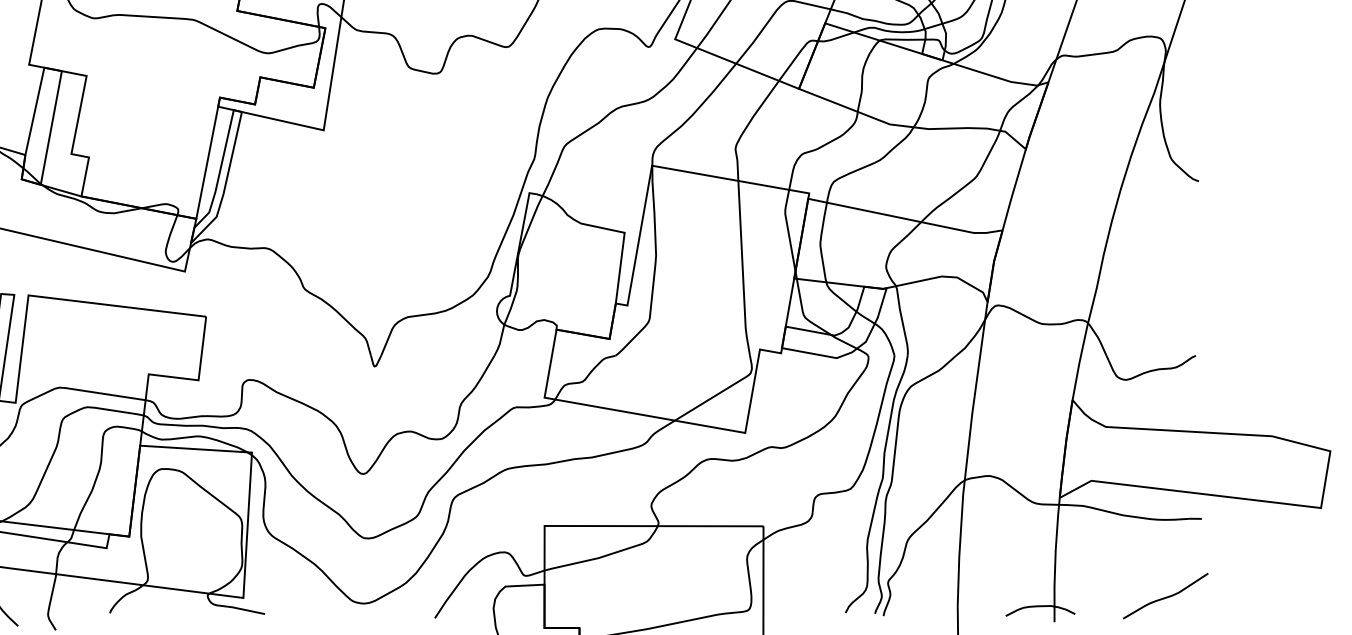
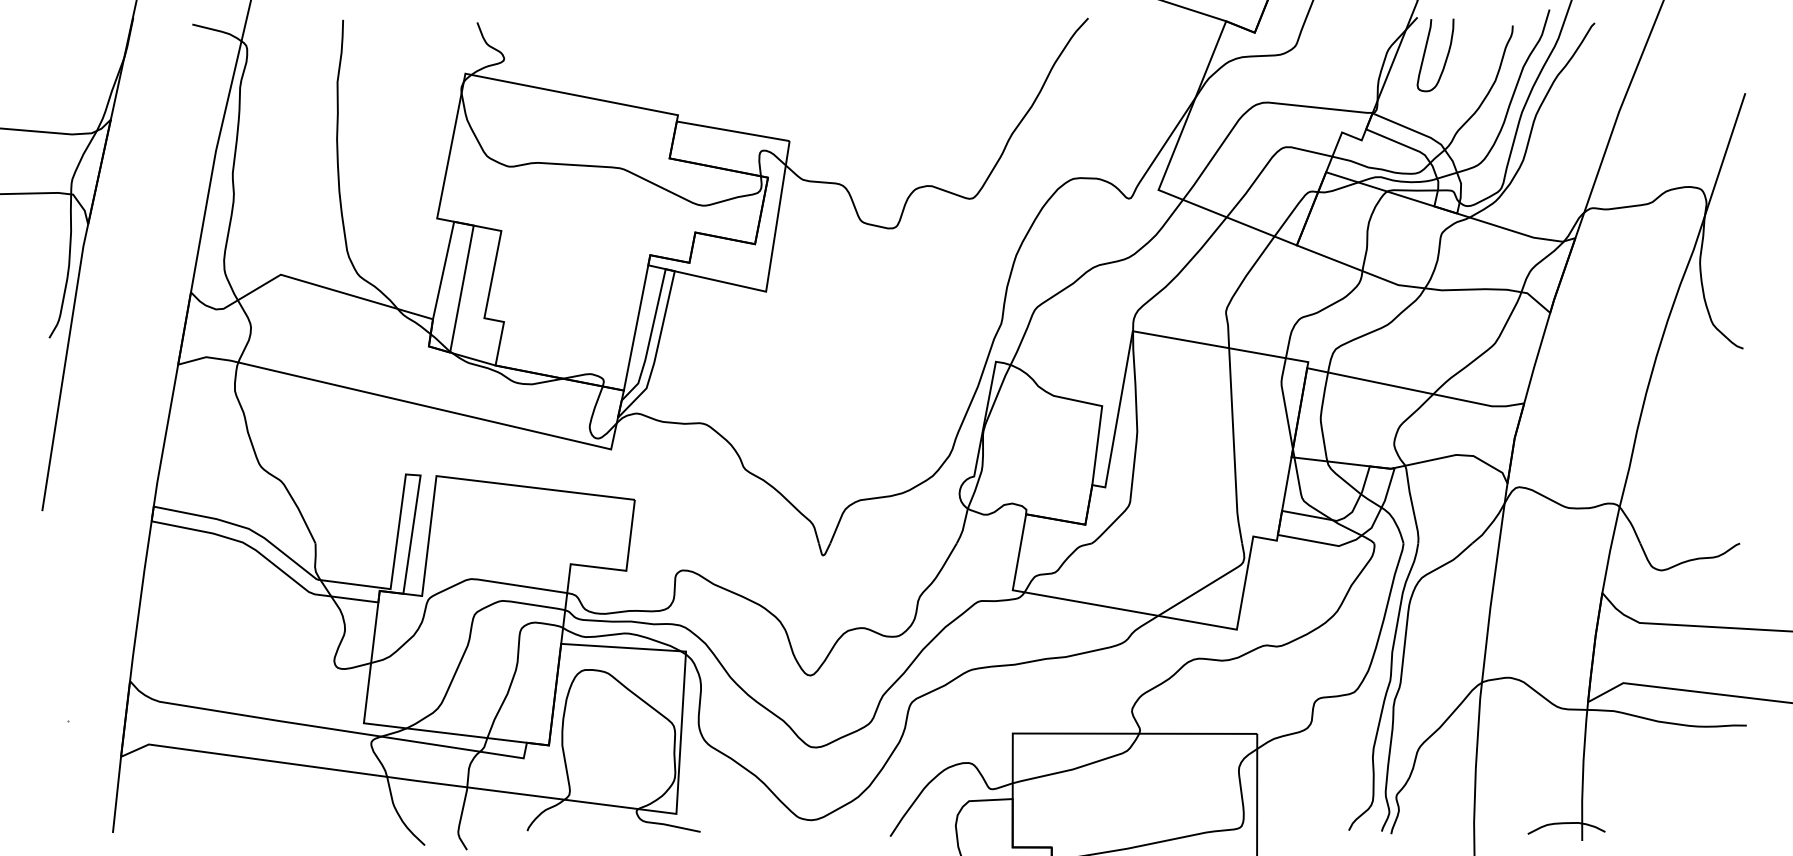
curve: (1165, 596) -> (1706, 812), removed

